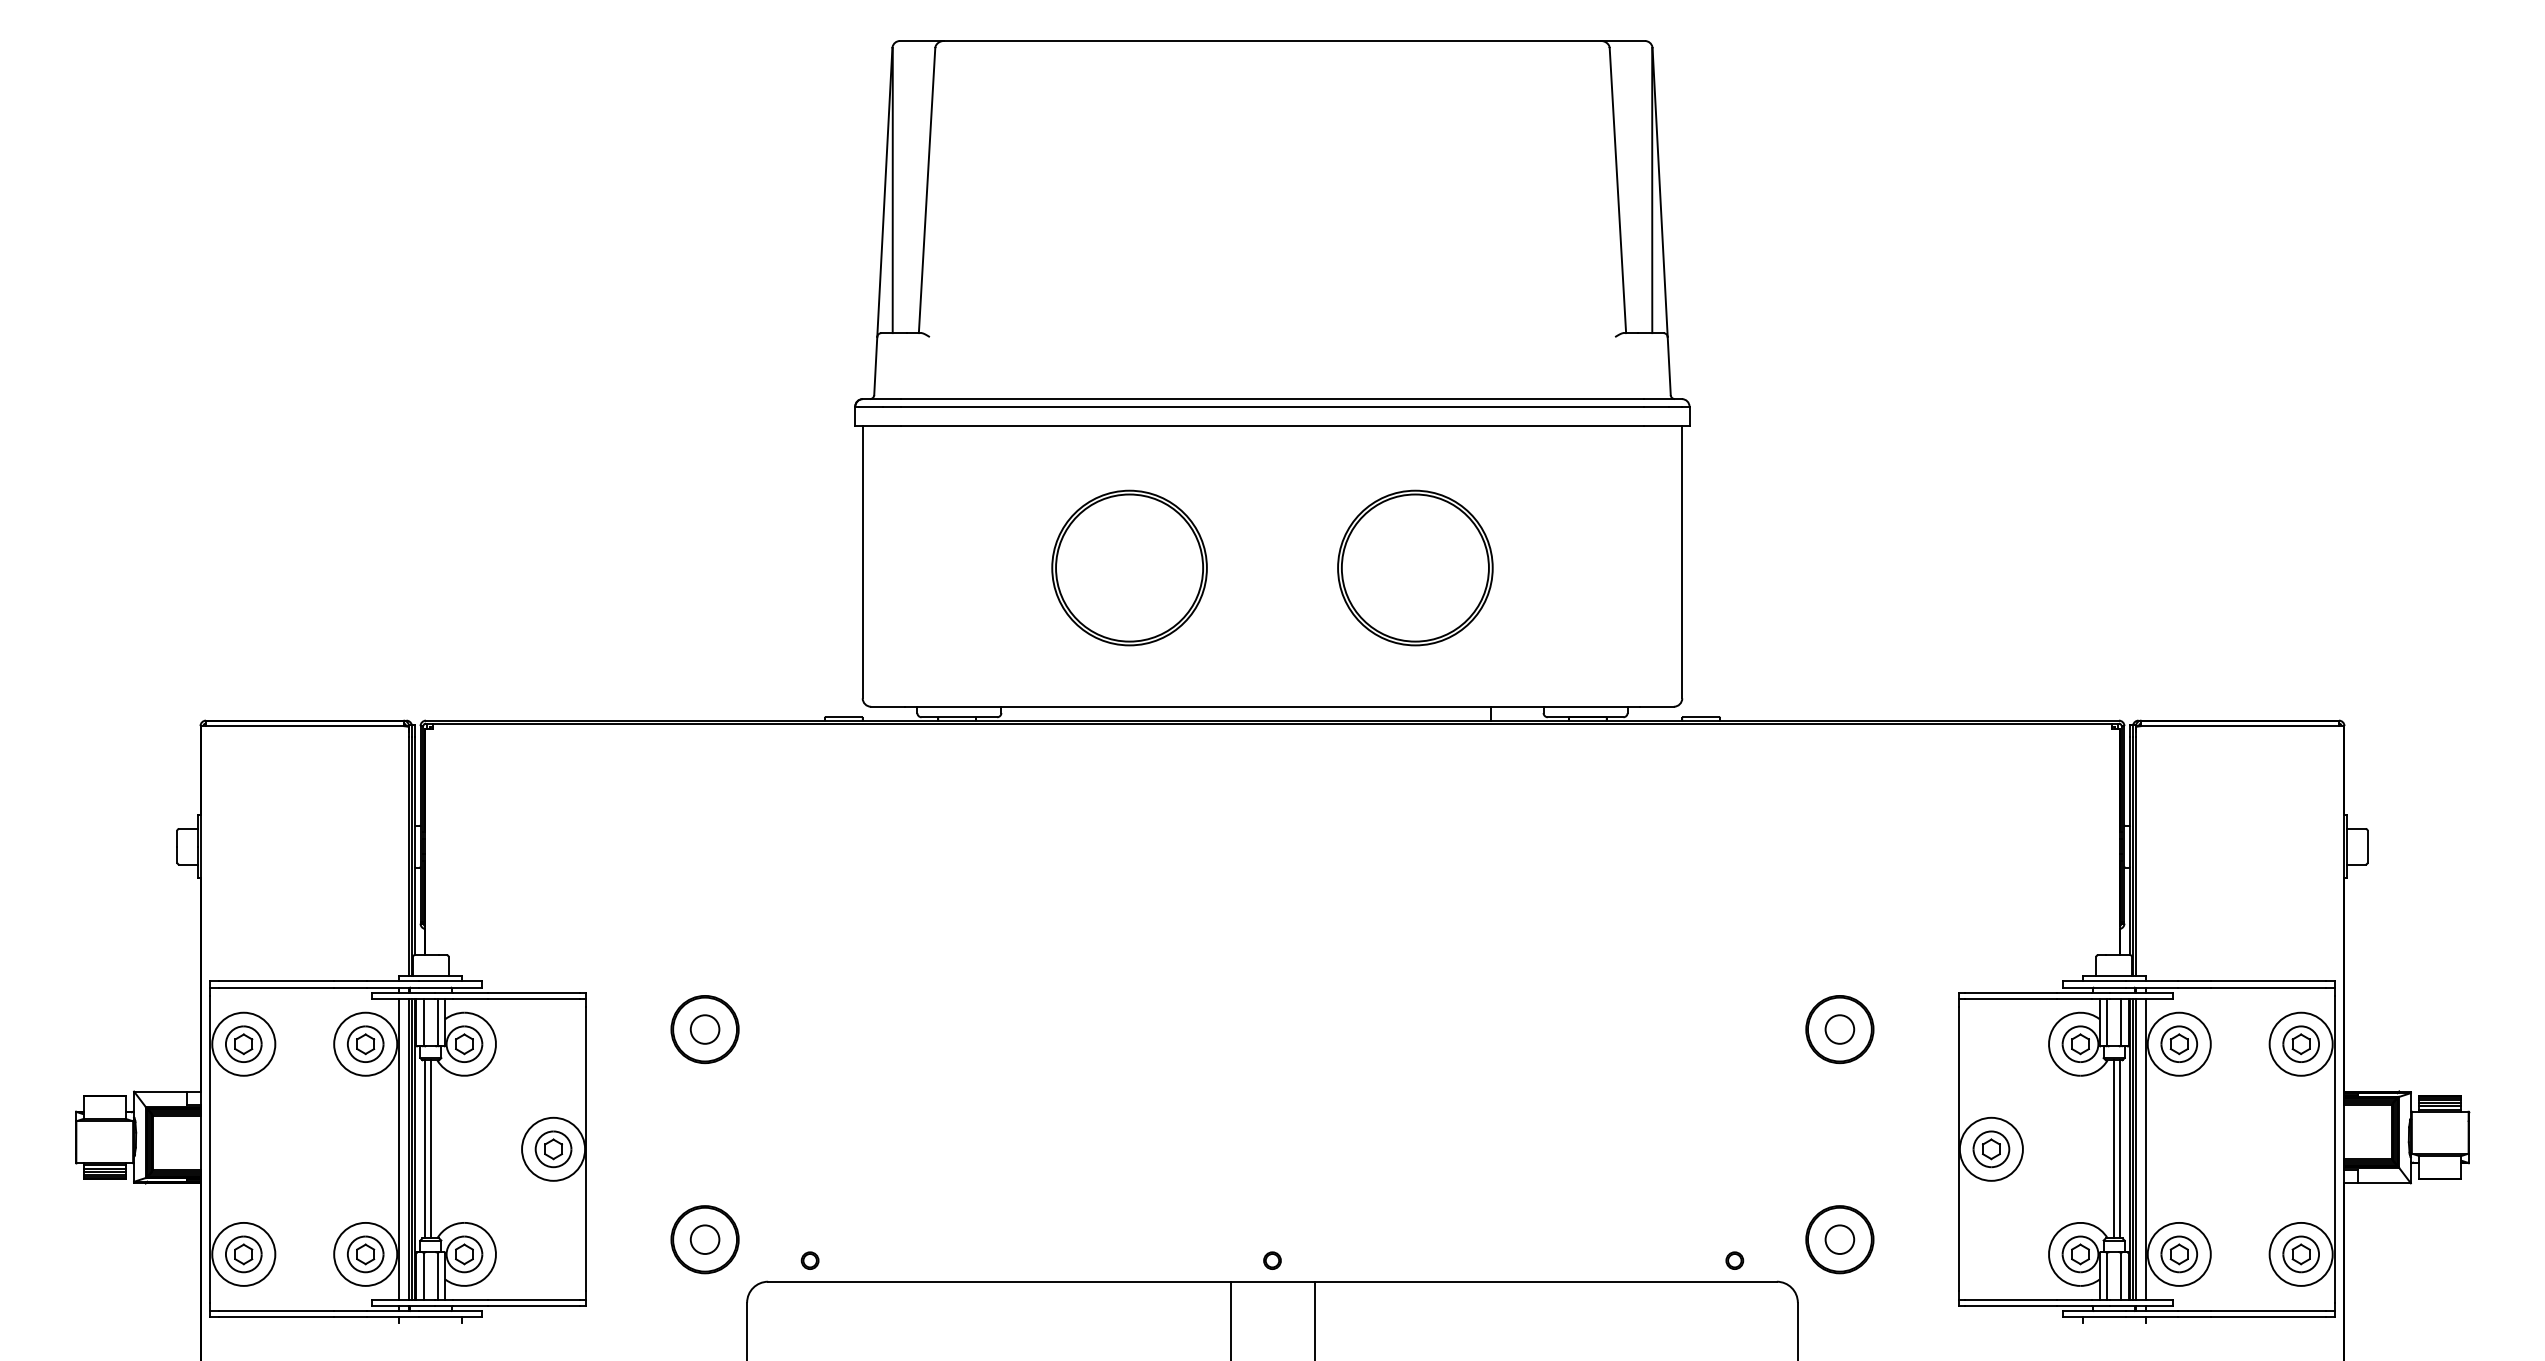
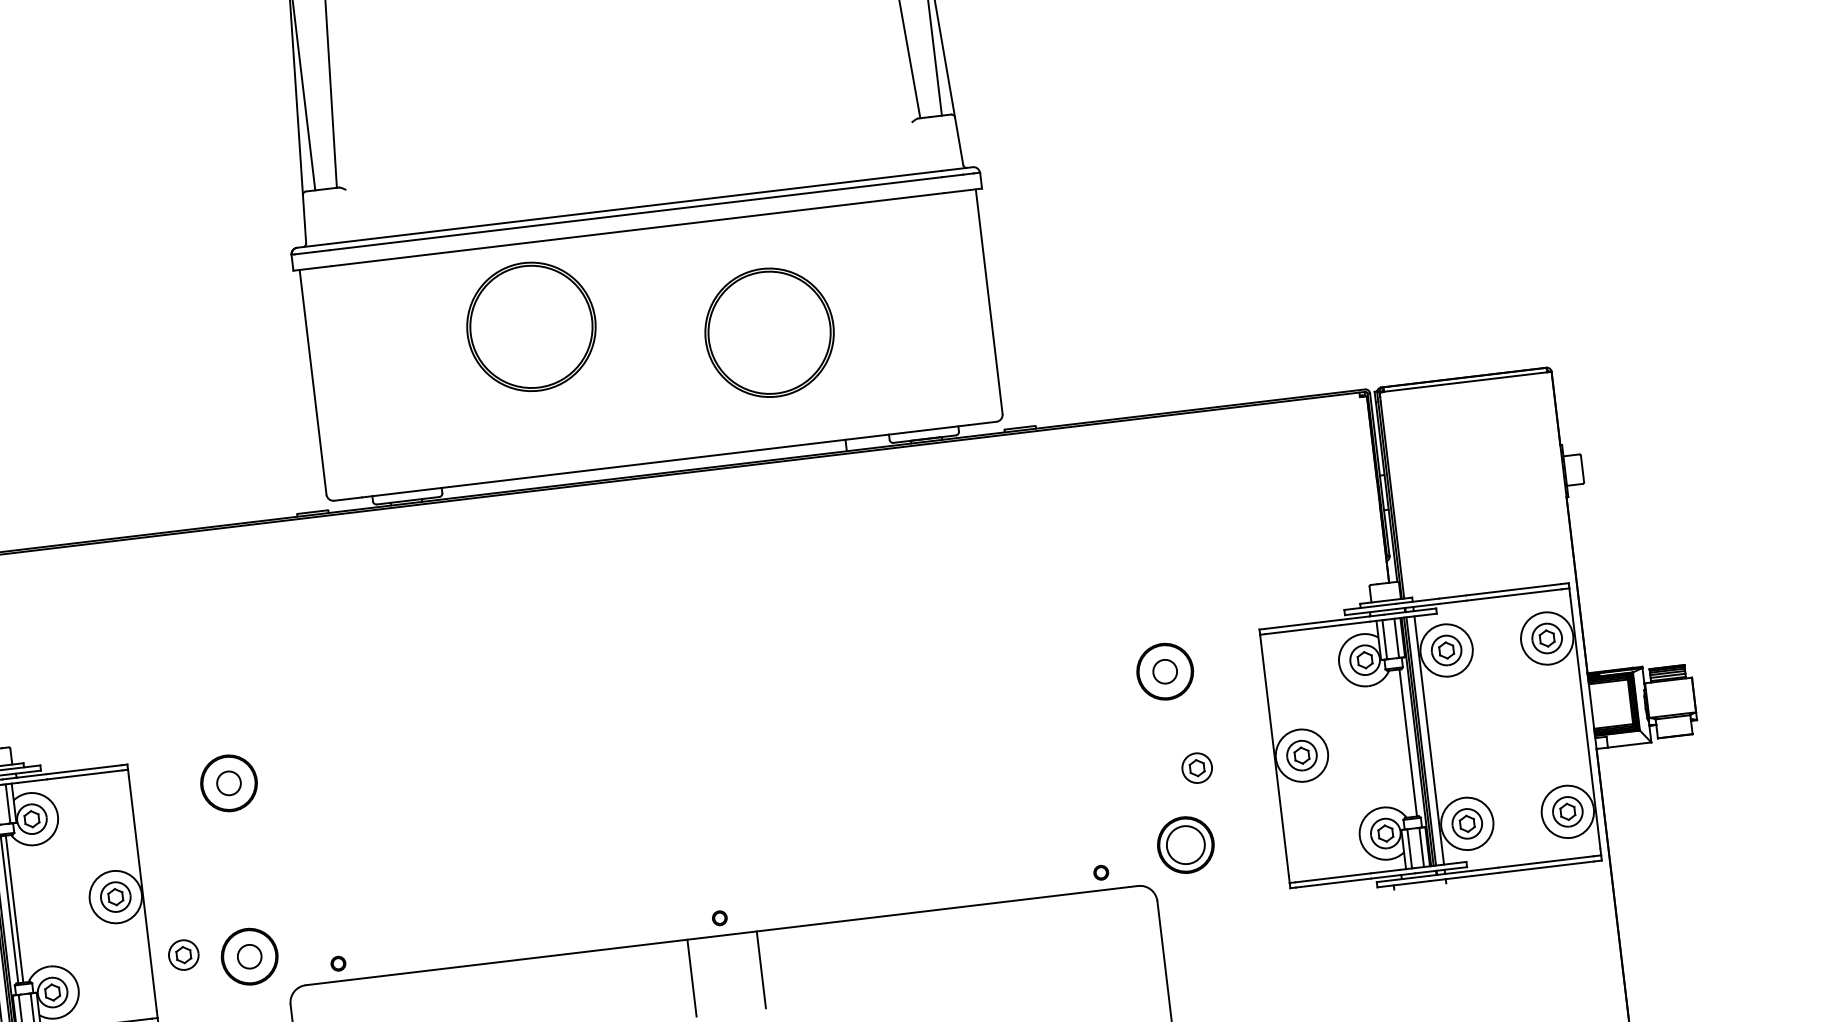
part: (1129, 567) -> (531, 326), moved
part: (1864, 1149) -> (1197, 768), added
line: (2114, 1149) -> (1403, 743), removed
part: (626, 1228) -> (183, 955), added
circle: (1839, 1239) -> (1185, 844), size x1.6

